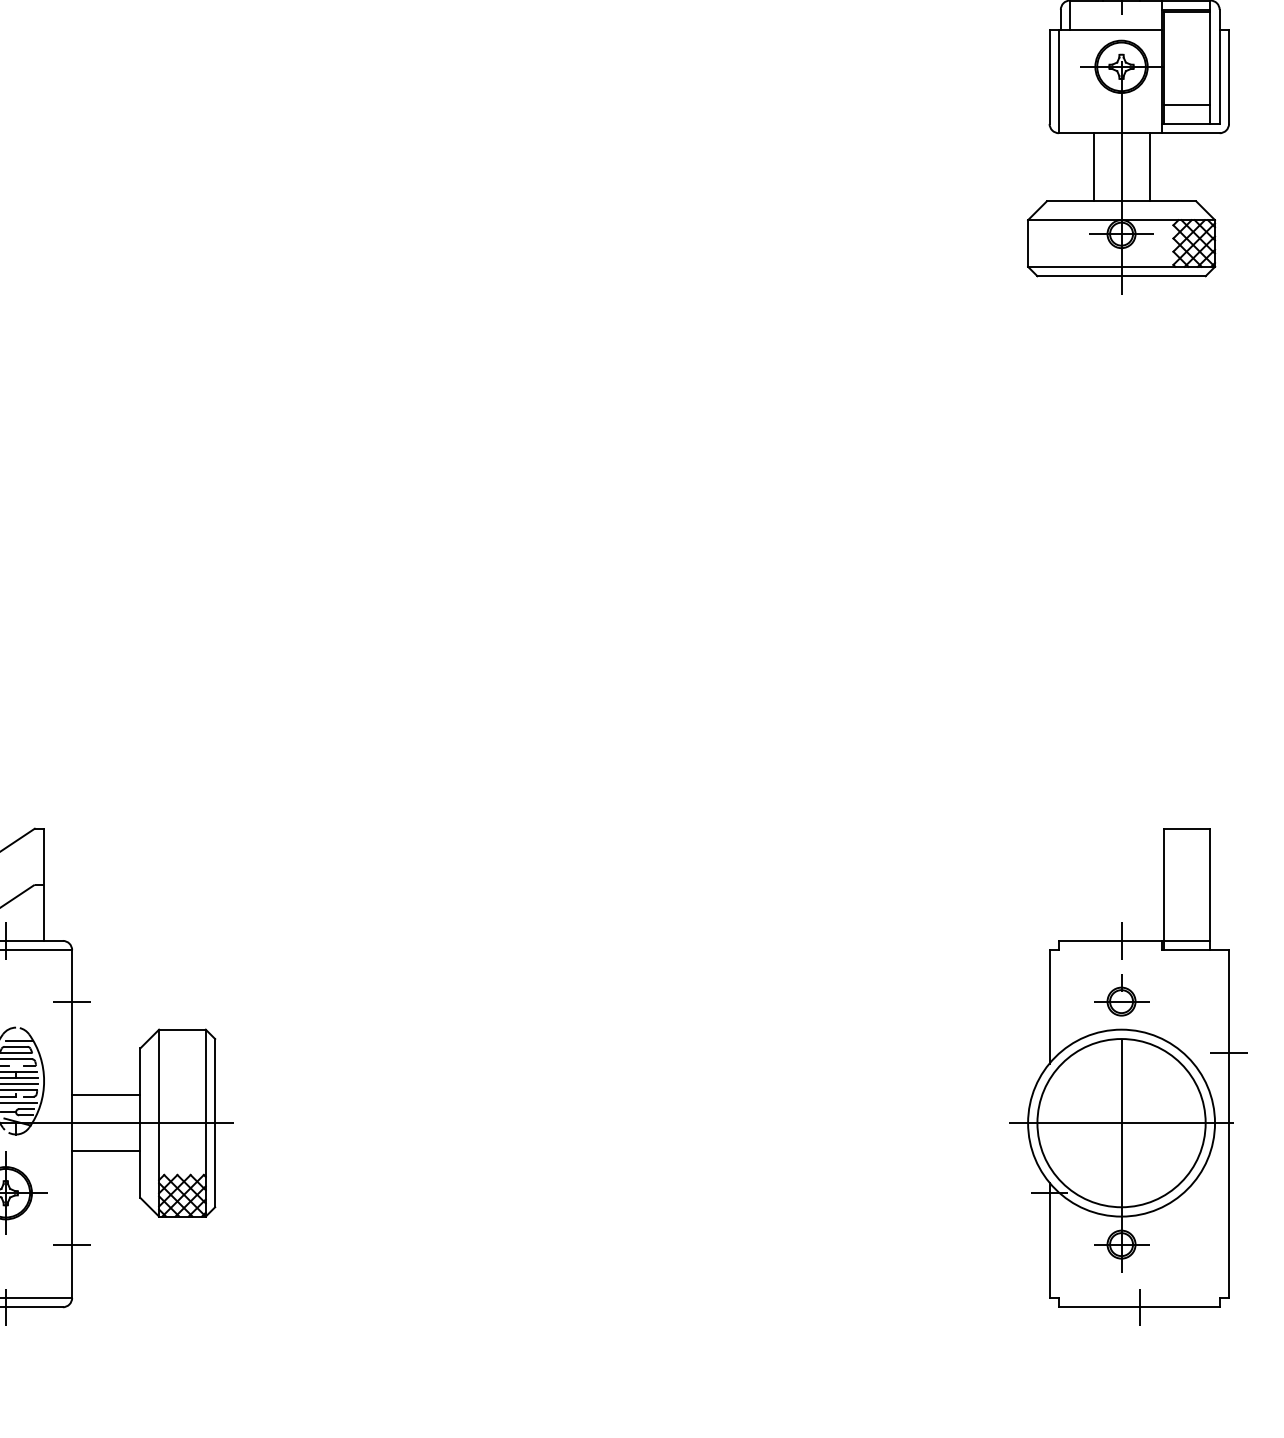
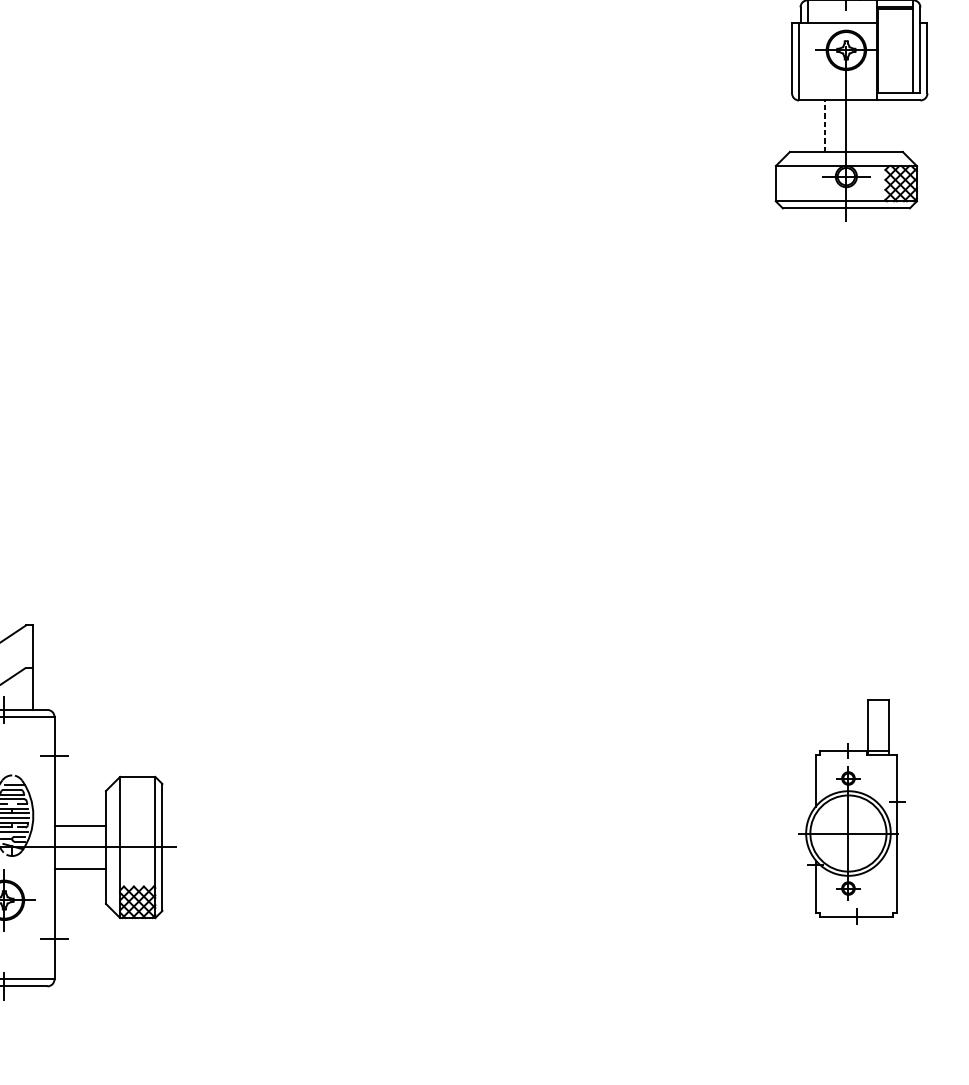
line: (1186, 105) -> (895, 79), removed
line: (1093, 166) -> (825, 125), solid -> dashed
line: (1149, 167) -> (867, 126), removed
part: (1128, 1076) -> (851, 812), size x0.6

